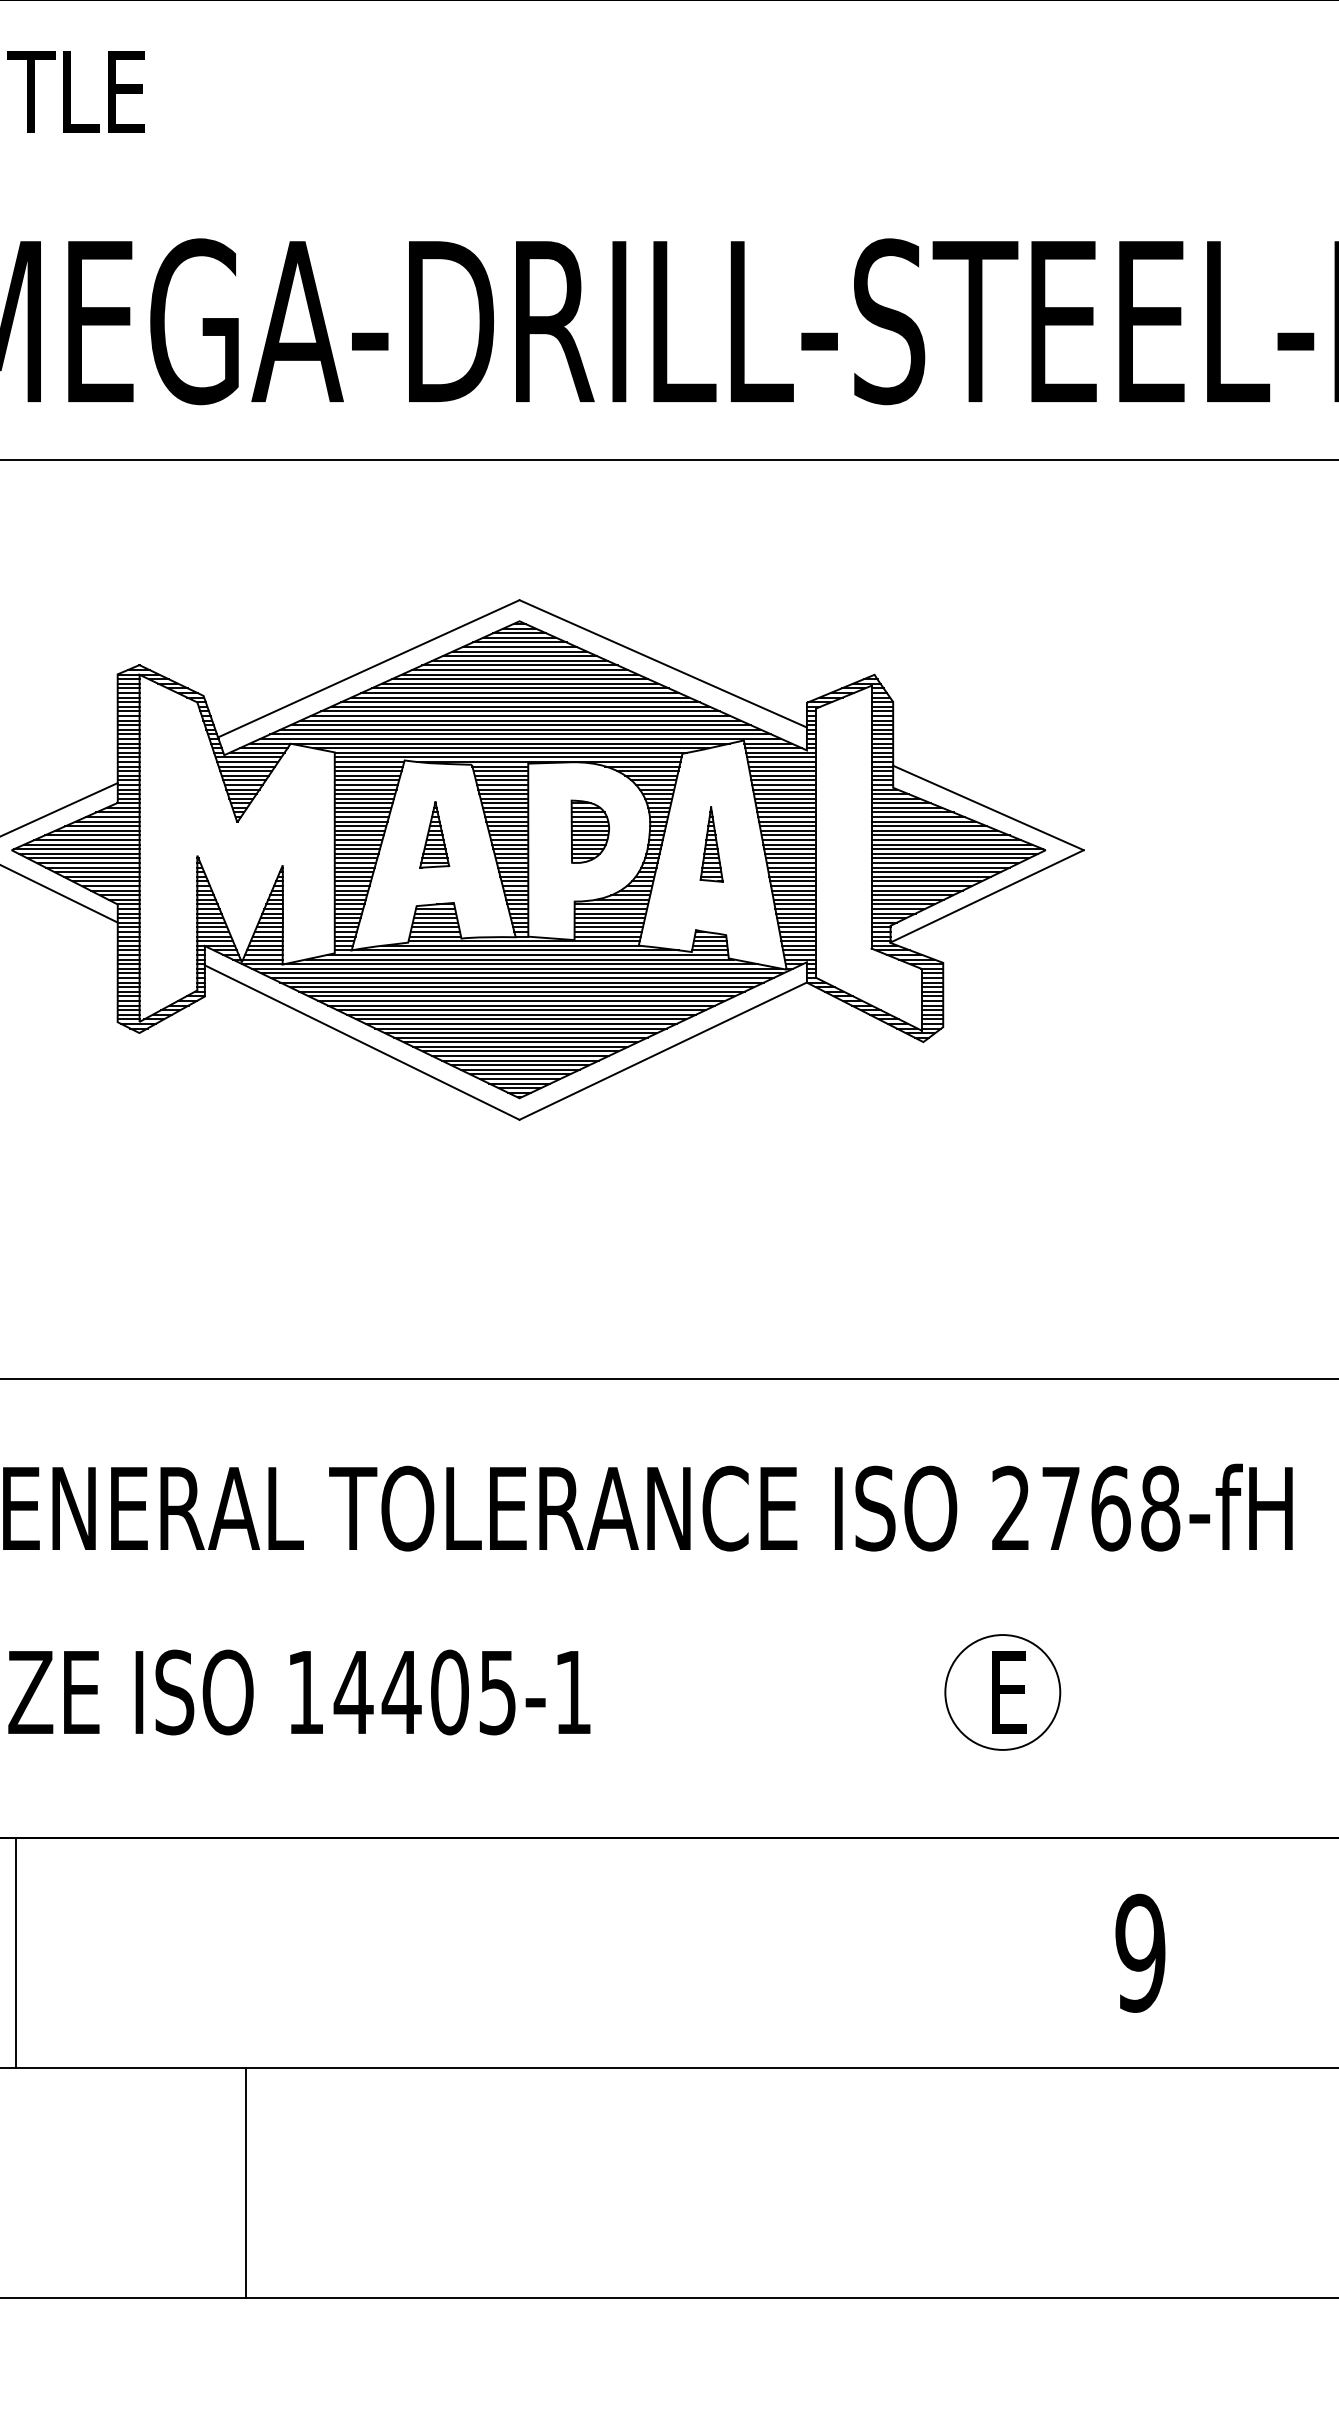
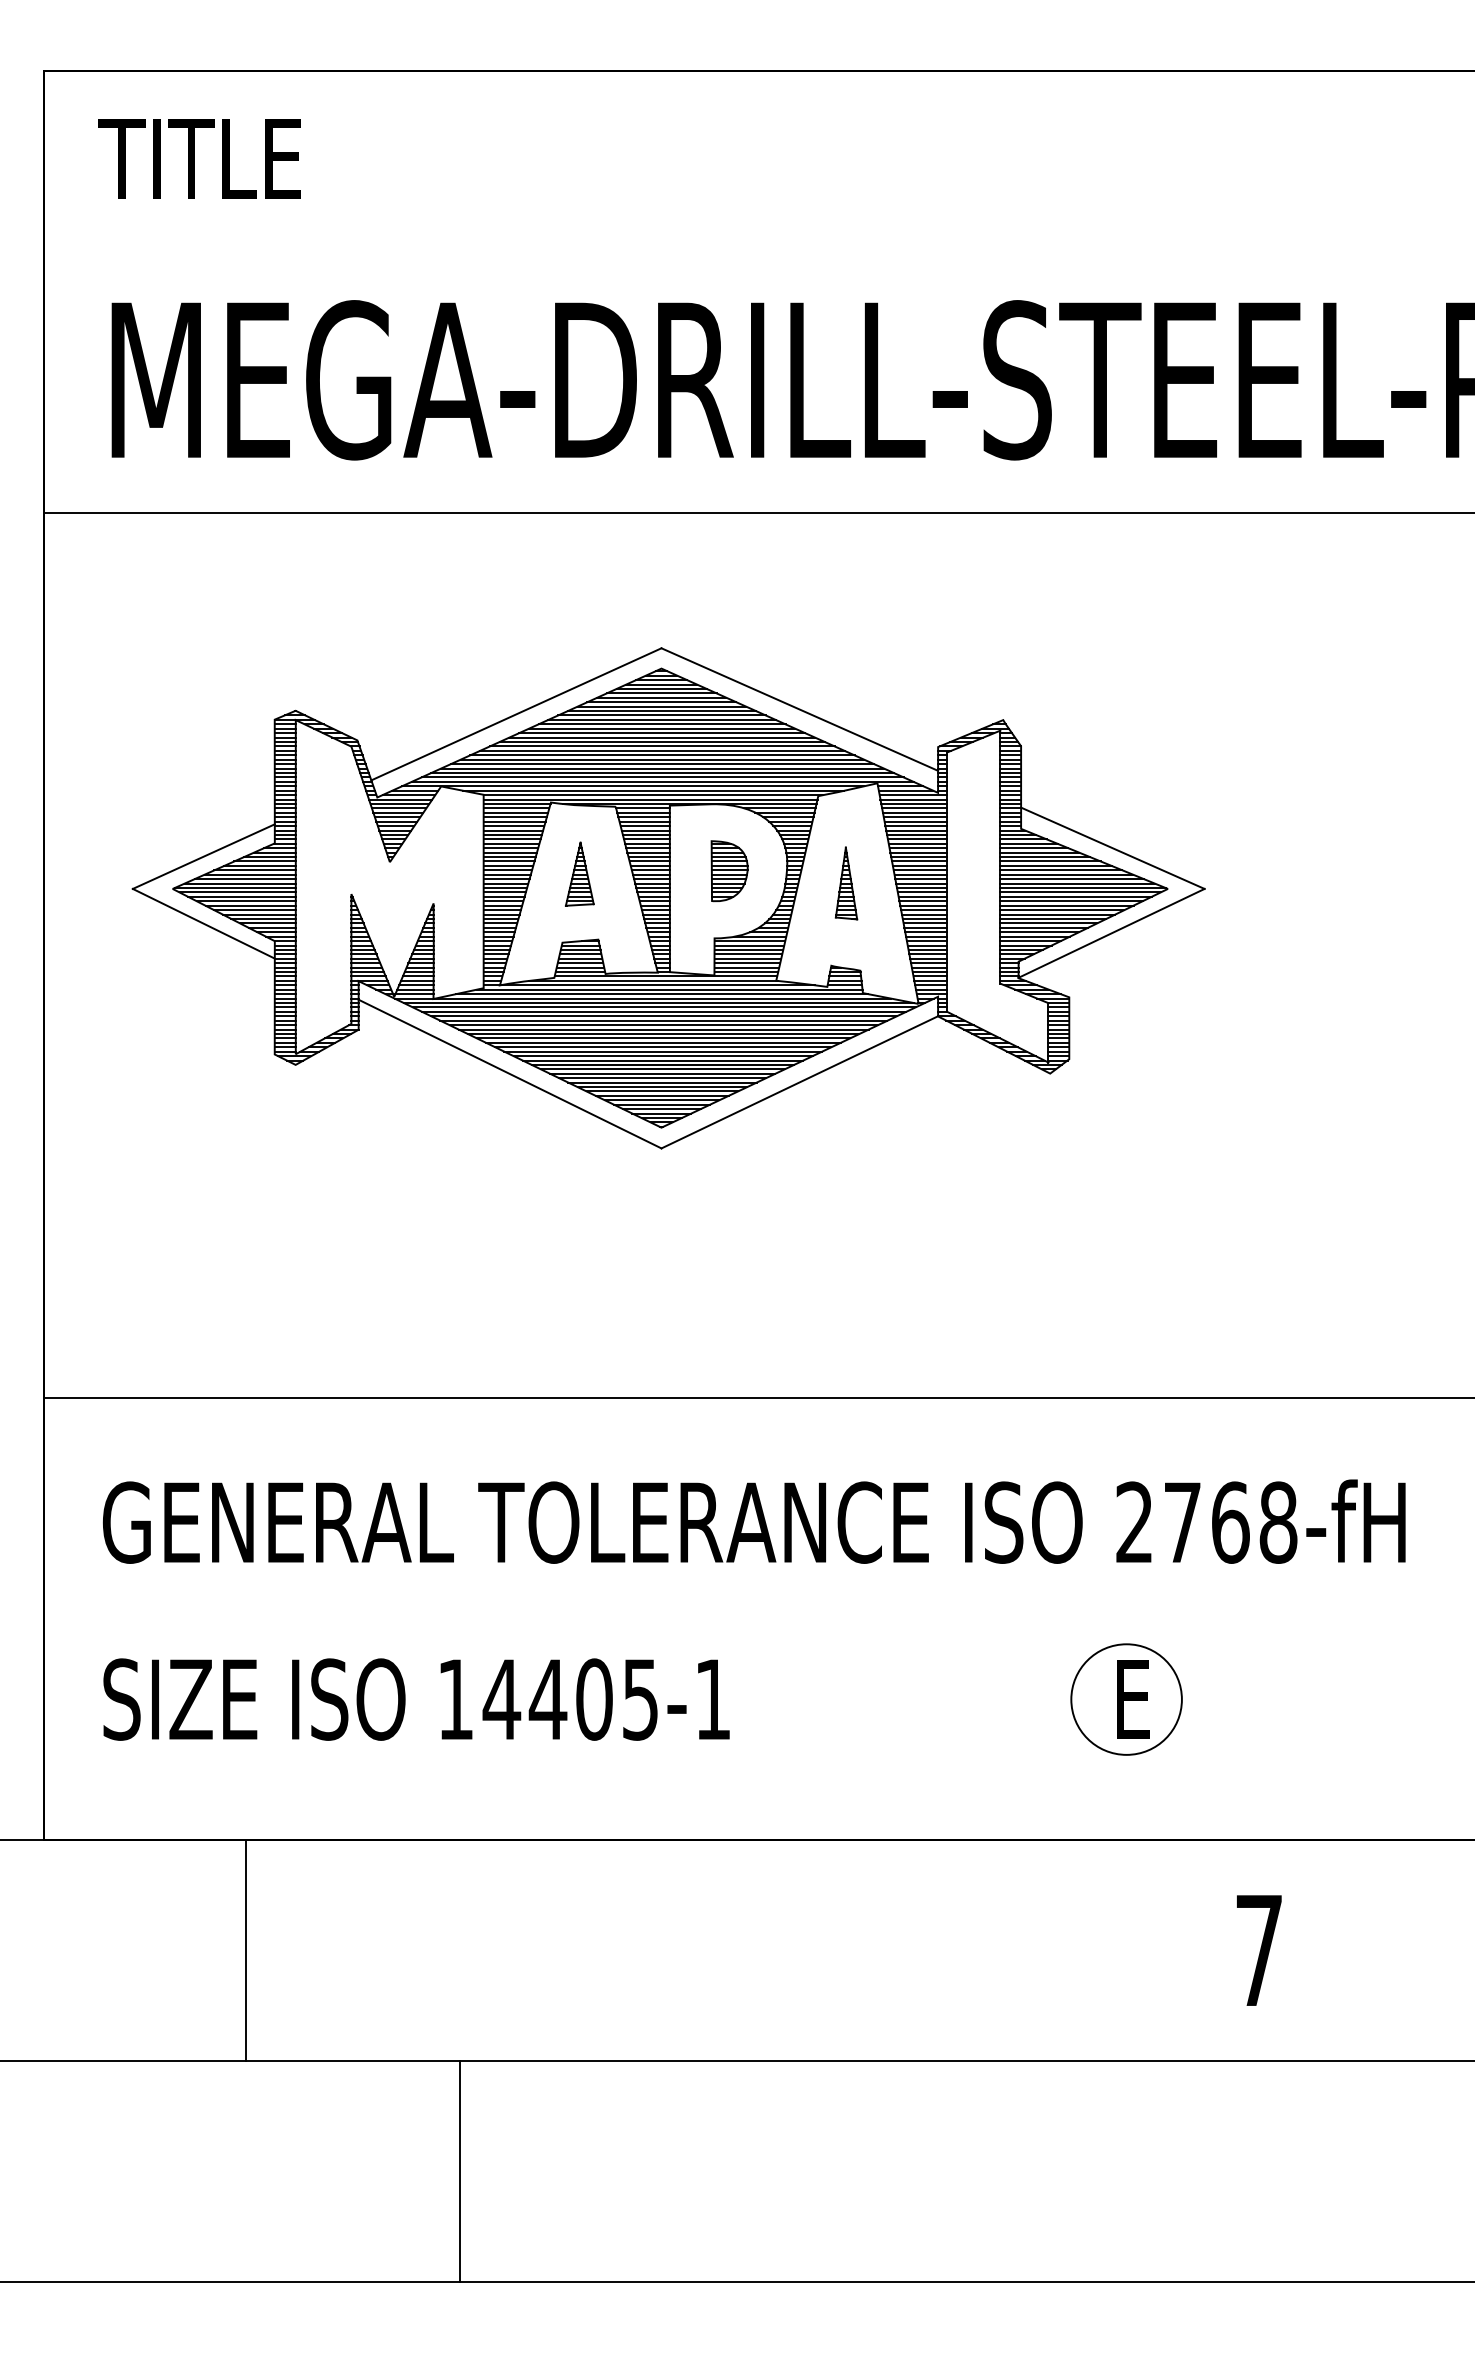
line: (16, 1953) -> (246, 1950), moved
text: (1140, 1953) -> (1259, 1950), 9 -> 7
line: (246, 2182) -> (460, 2171), moved

